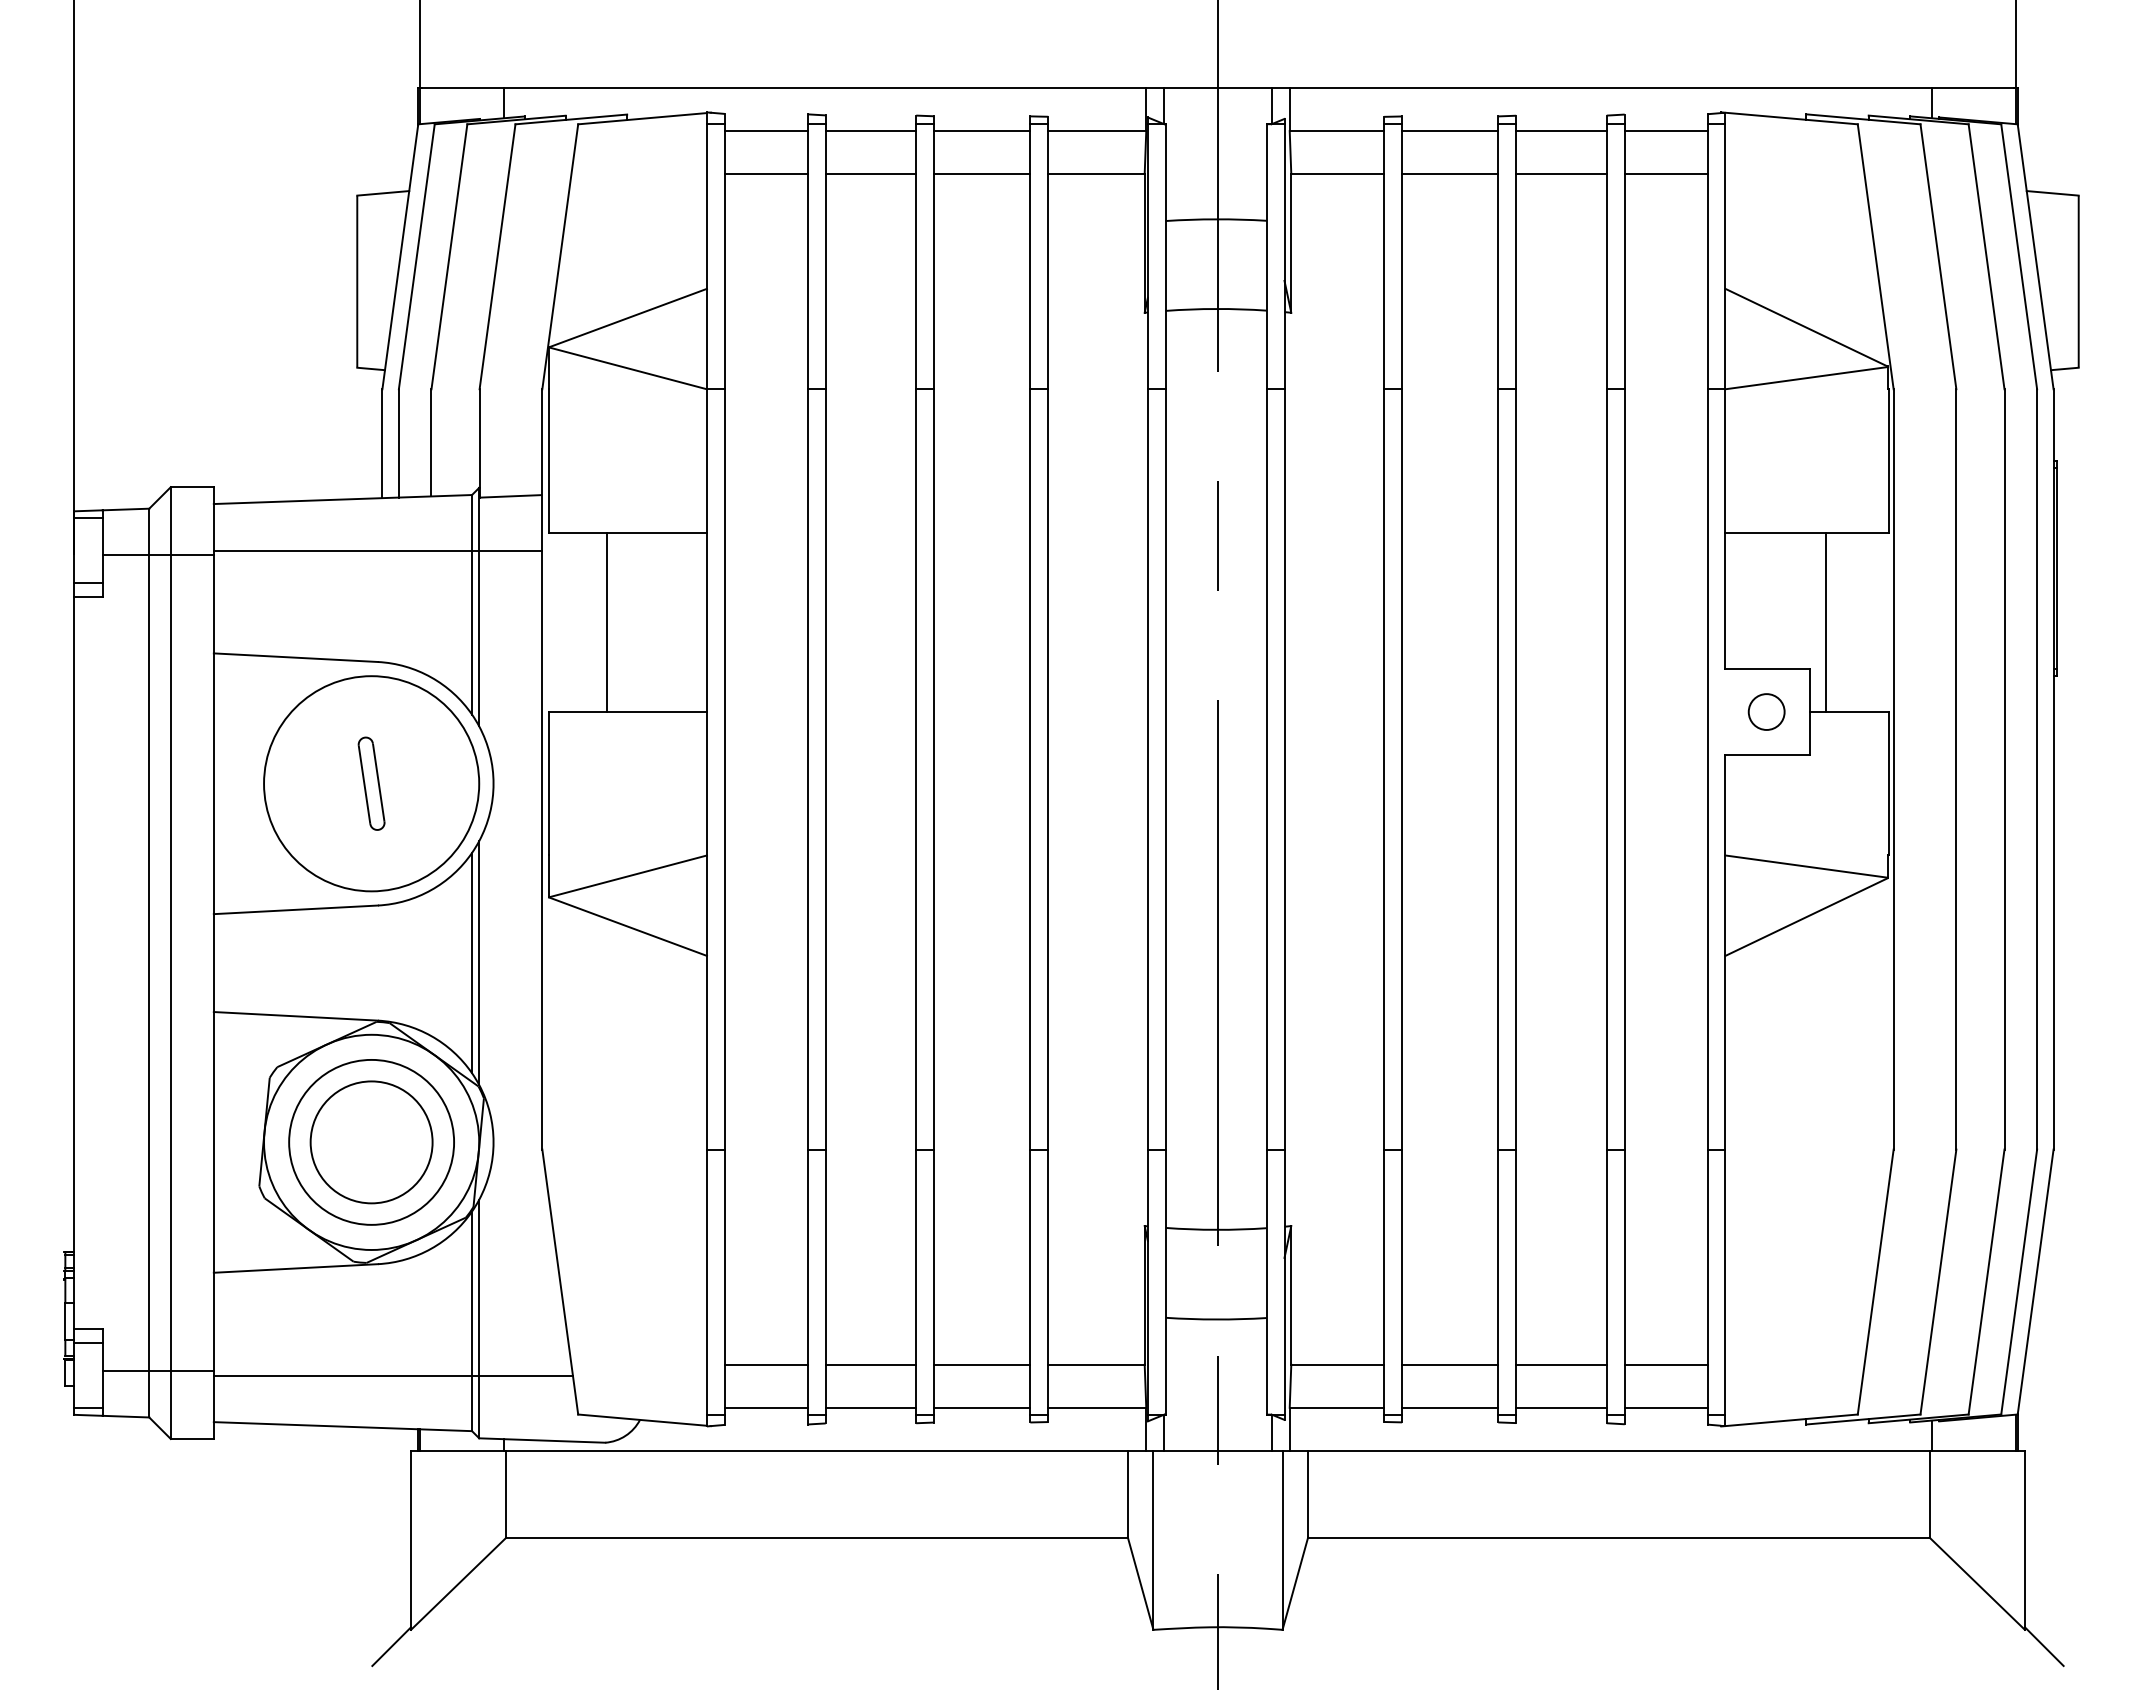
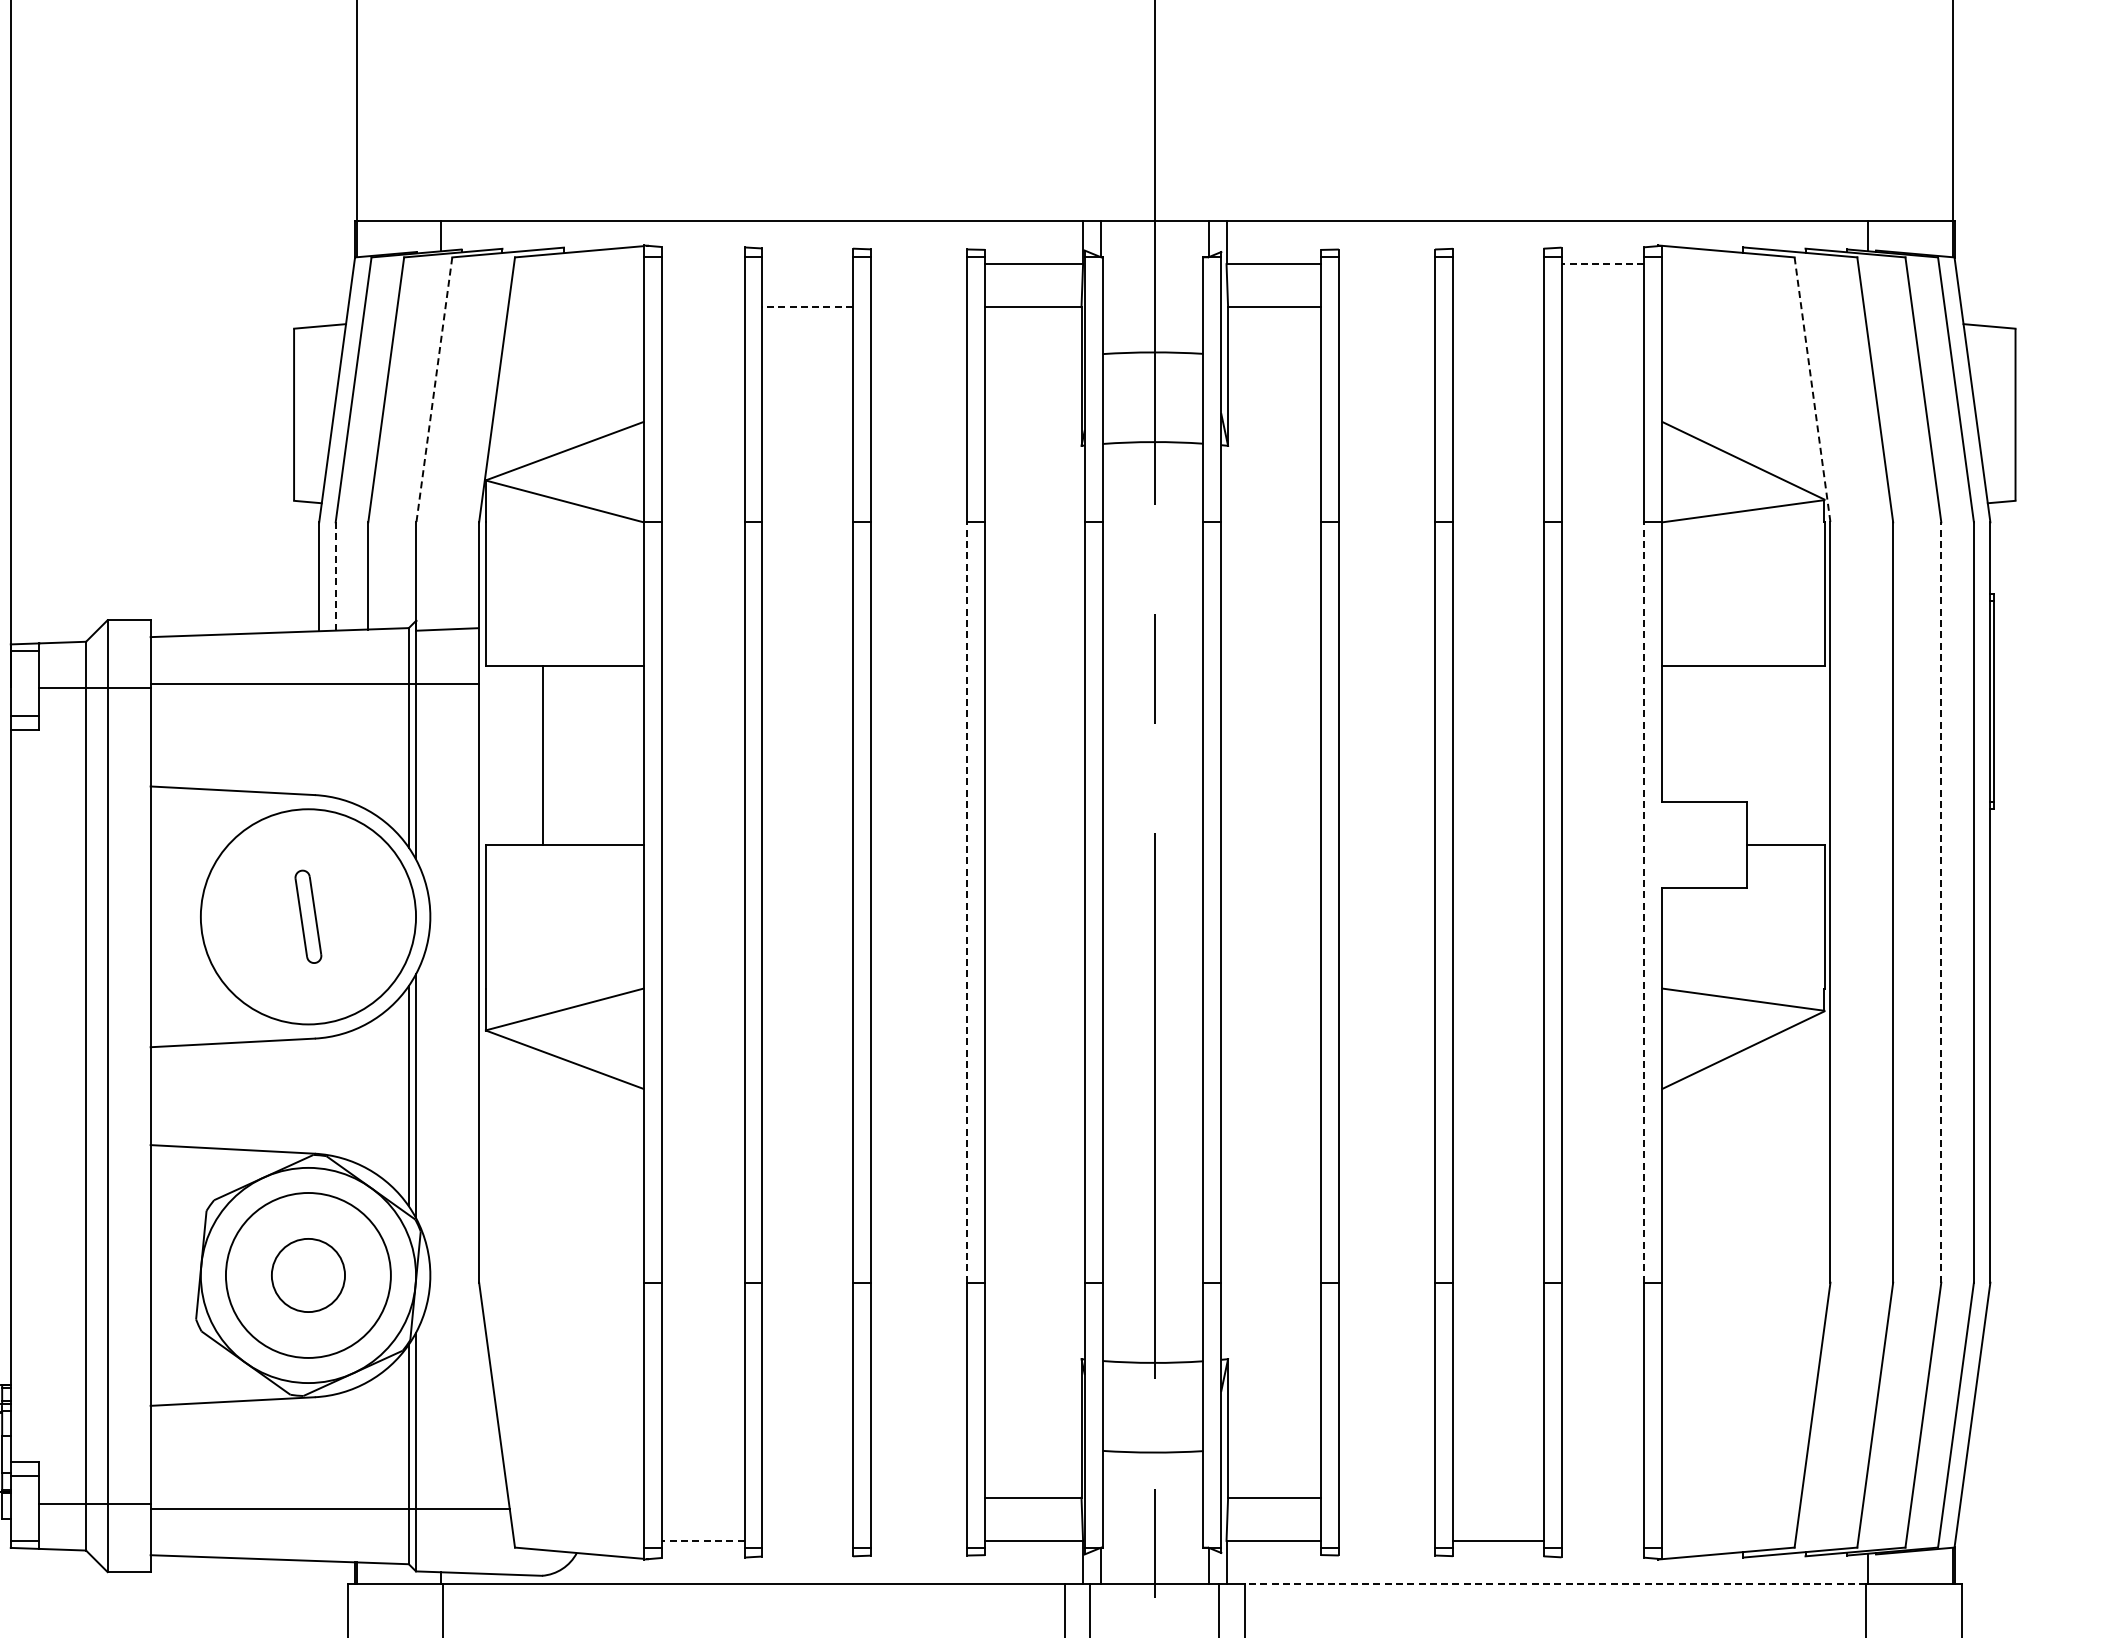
line: (765, 131) -> (702, 264), removed
line: (870, 131) -> (807, 264), removed
line: (982, 131) -> (919, 264), removed
line: (1450, 131) -> (1387, 264), removed
line: (1561, 131) -> (1498, 264), removed
line: (1665, 131) -> (1602, 264), solid -> dashed
line: (765, 174) -> (702, 307), removed
line: (870, 174) -> (807, 307), solid -> dashed
line: (982, 174) -> (919, 307), removed
line: (1450, 174) -> (1387, 307), removed
line: (1561, 174) -> (1498, 307), removed
line: (1665, 174) -> (1602, 307), removed
line: (497, 256) -> (434, 389), solid -> dashed
line: (1875, 256) -> (1812, 389), solid -> dashed
line: (398, 442) -> (335, 575), solid -> dashed
line: (1825, 622) -> (1762, 755), removed
circle: (1766, 711) -> (1703, 844), removed
line: (1030, 768) -> (967, 901), solid -> dashed
line: (1707, 768) -> (1644, 901), solid -> dashed
line: (2004, 768) -> (1941, 901), solid -> dashed
circle: (371, 1142) -> (308, 1275), size x0.6
line: (765, 1364) -> (702, 1497), removed
line: (870, 1364) -> (807, 1497), removed
line: (982, 1364) -> (919, 1497), removed
line: (1450, 1364) -> (1387, 1497), removed
line: (1561, 1364) -> (1498, 1497), removed
line: (1665, 1364) -> (1602, 1497), removed
line: (765, 1407) -> (702, 1540), solid -> dashed
line: (870, 1407) -> (807, 1540), removed
line: (982, 1407) -> (919, 1540), removed
line: (1450, 1407) -> (1387, 1540), removed
line: (1665, 1407) -> (1602, 1540), removed
line: (1618, 1450) -> (1555, 1583), solid -> dashed

